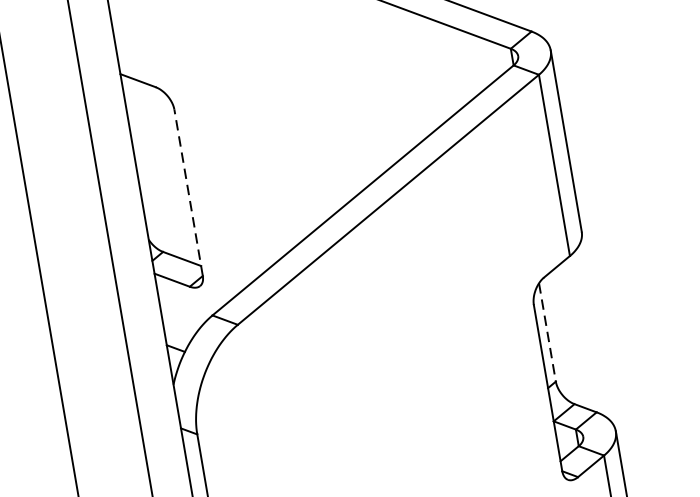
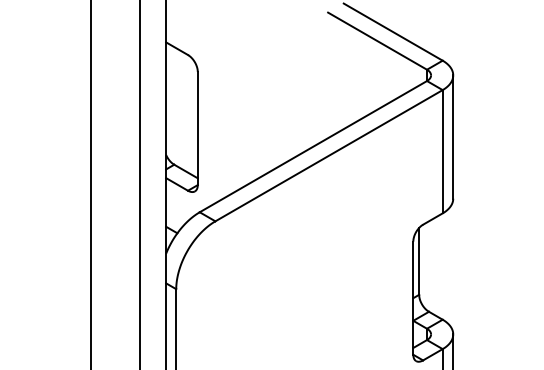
line: (188, 192) -> (197, 128), dashed -> solid
line: (547, 332) -> (419, 261), dashed -> solid

